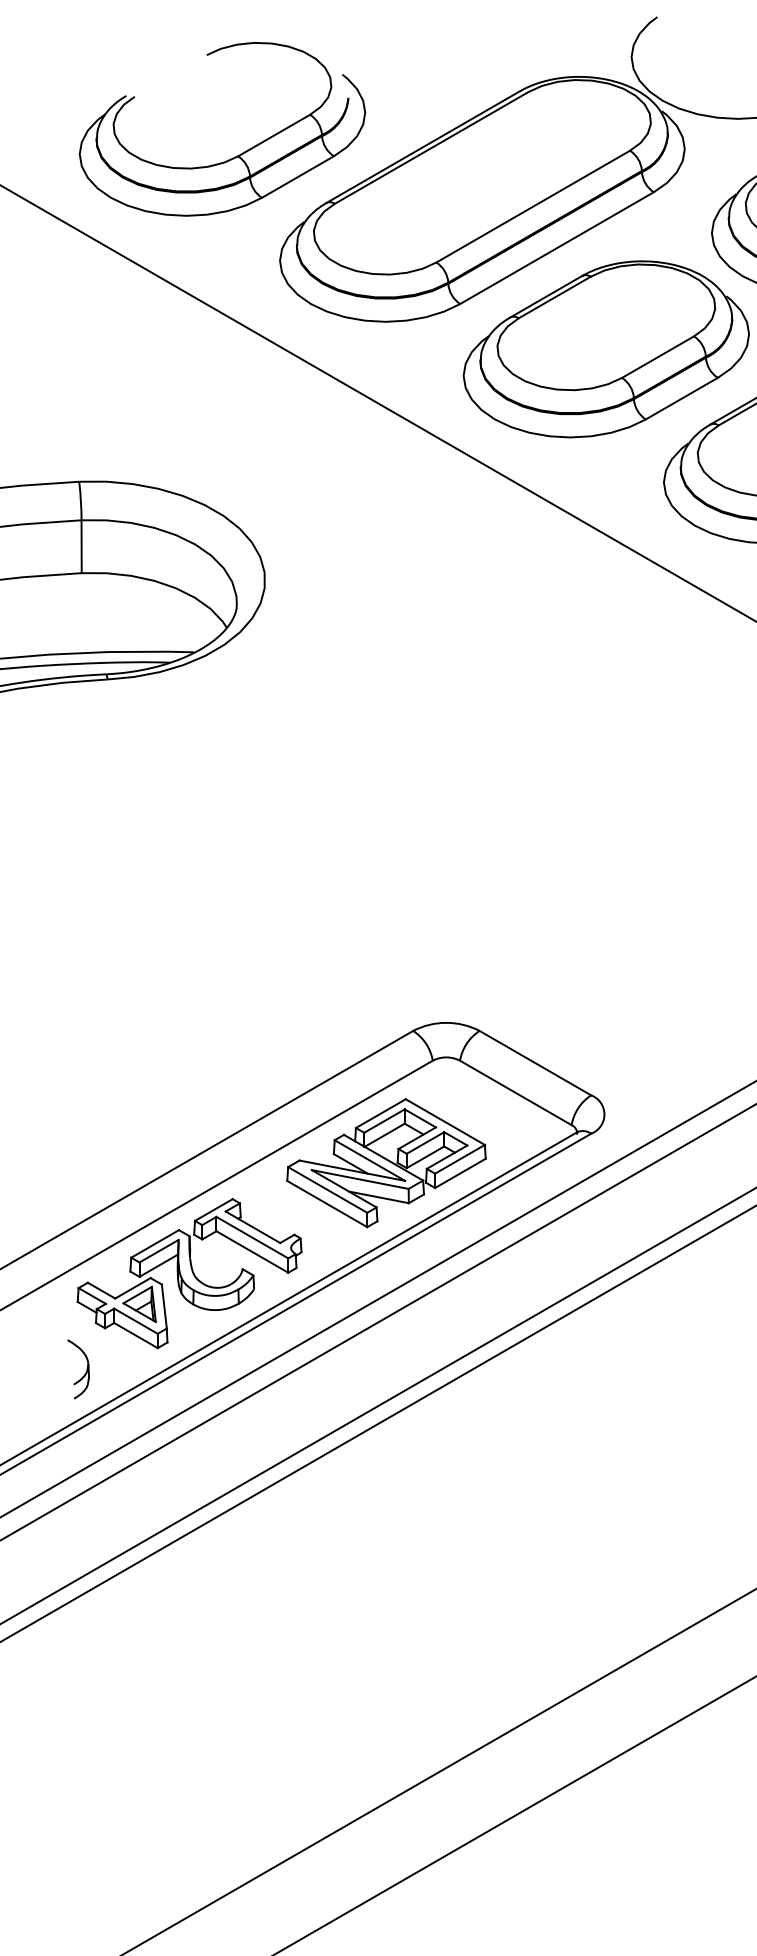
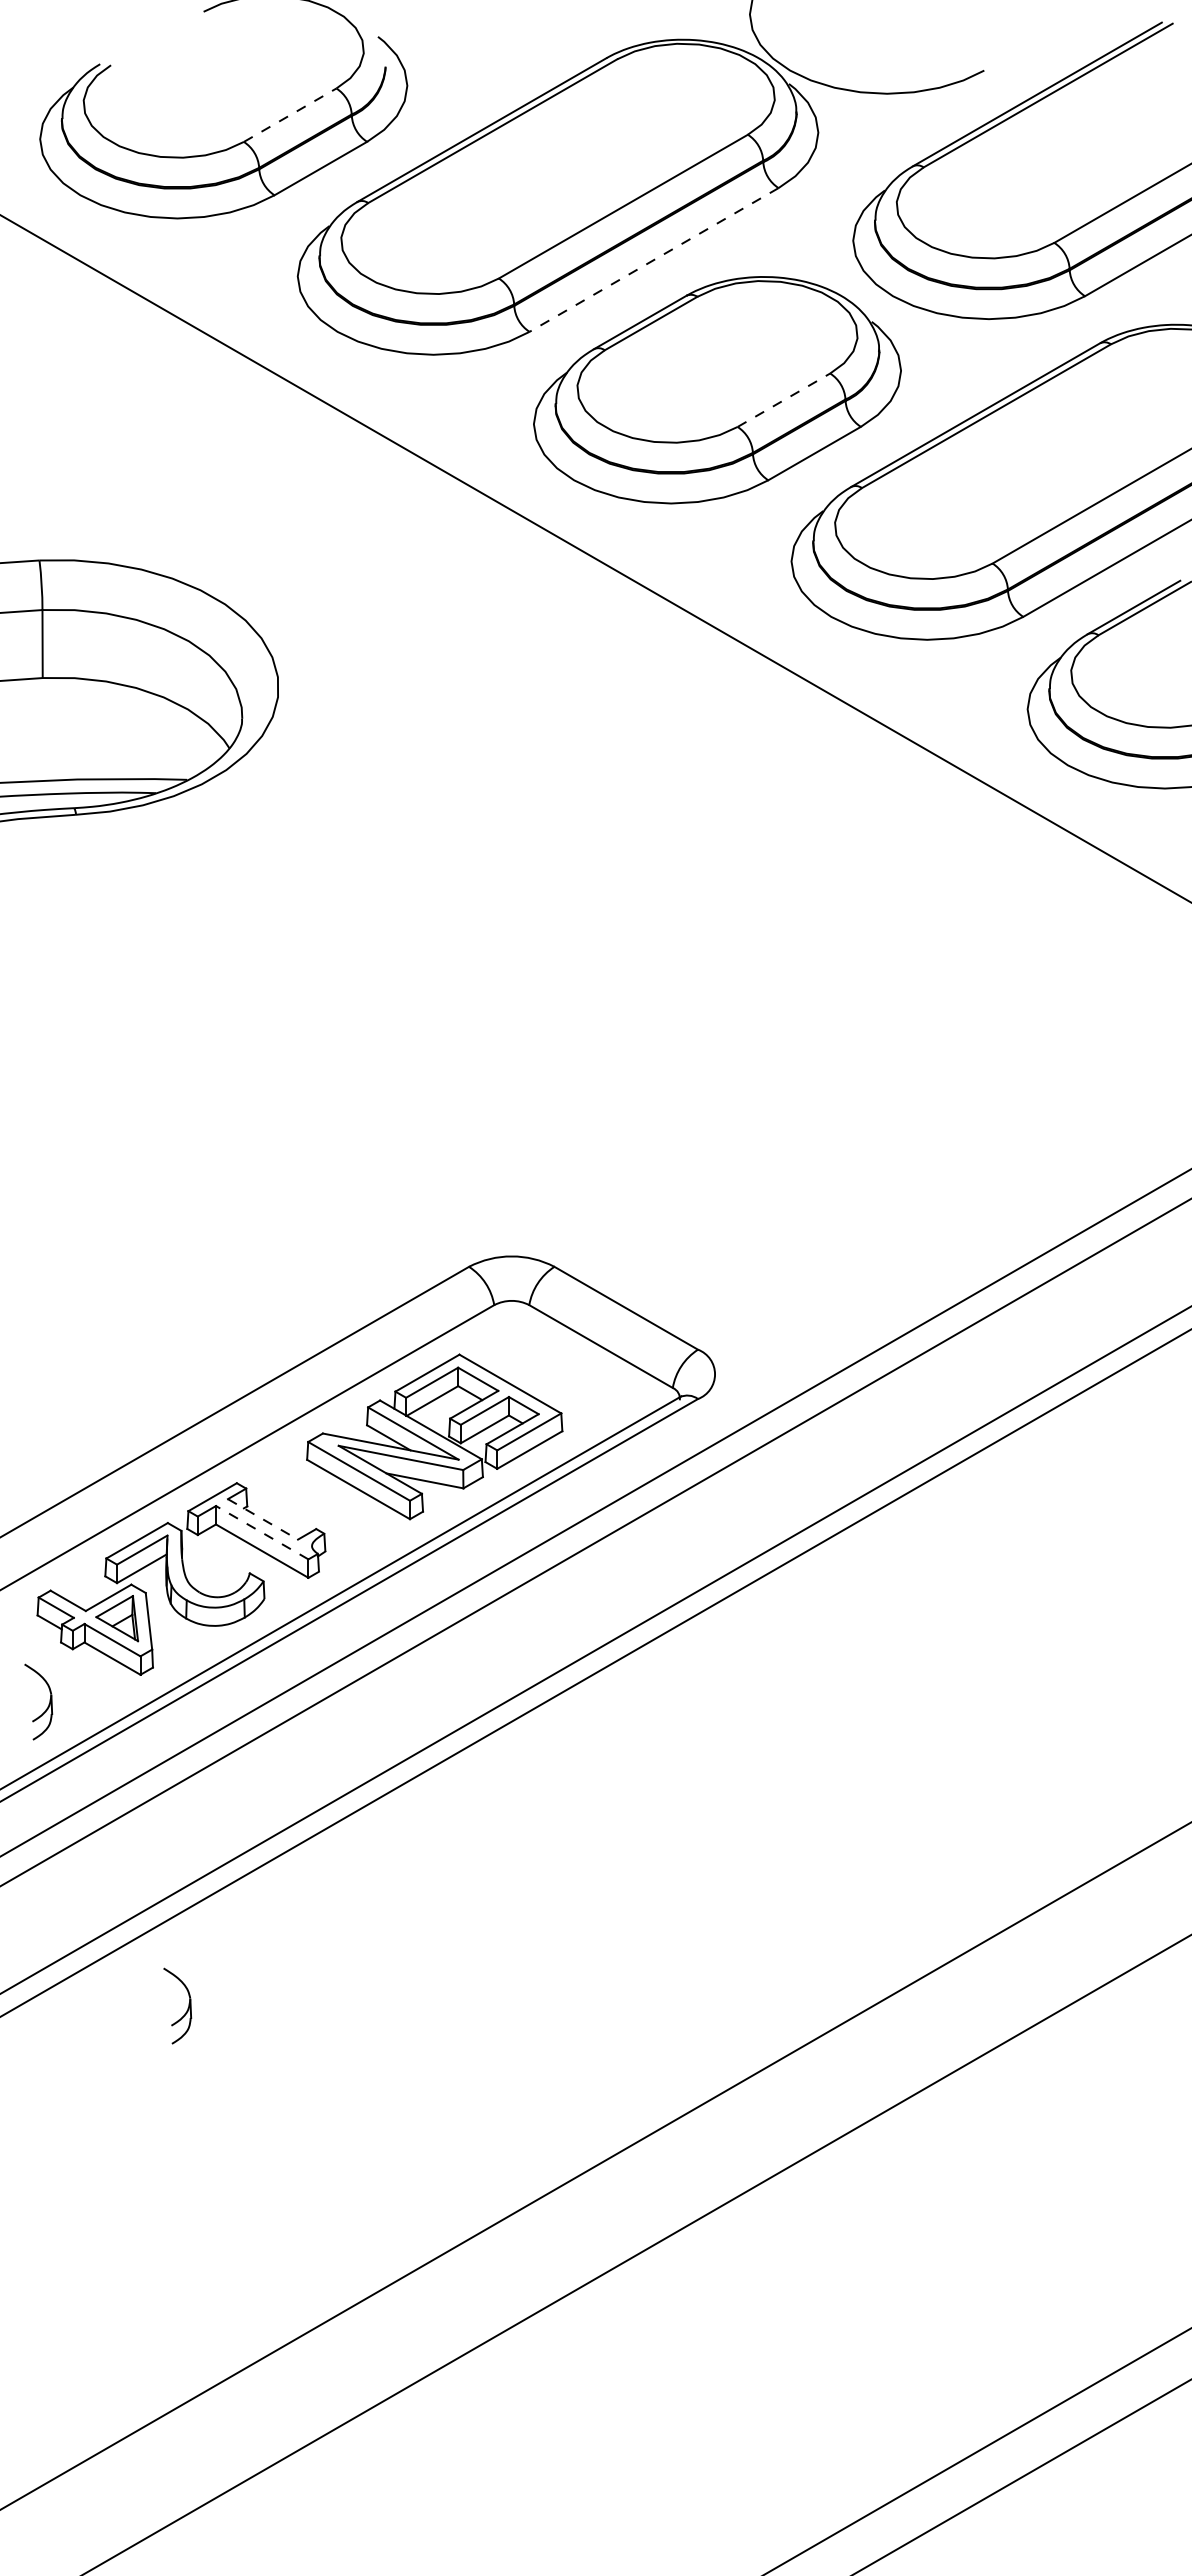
line: (274, 135) -> (290, 114), solid -> dashed
line: (557, 247) -> (654, 259), solid -> dashed
line: (658, 357) -> (784, 400), solid -> dashed
line: (253, 1227) -> (263, 1519), solid -> dashed
line: (251, 1237) -> (261, 1532), solid -> dashed
part: (193, 1609) -> (186, 2010), added

